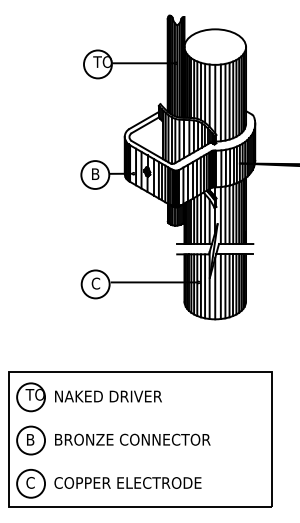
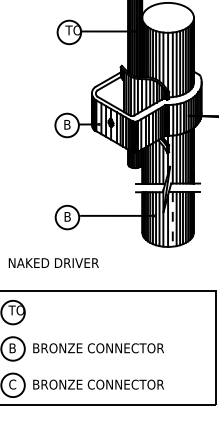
text: (95, 283) -> (67, 216), C -> B
line: (220, 287) -> (172, 220), solid -> dashed
text: (108, 396) -> (53, 263), moved
text: (132, 482) -> (98, 384), COPPER ELECTRODE -> BRONZE CONNECTOR

